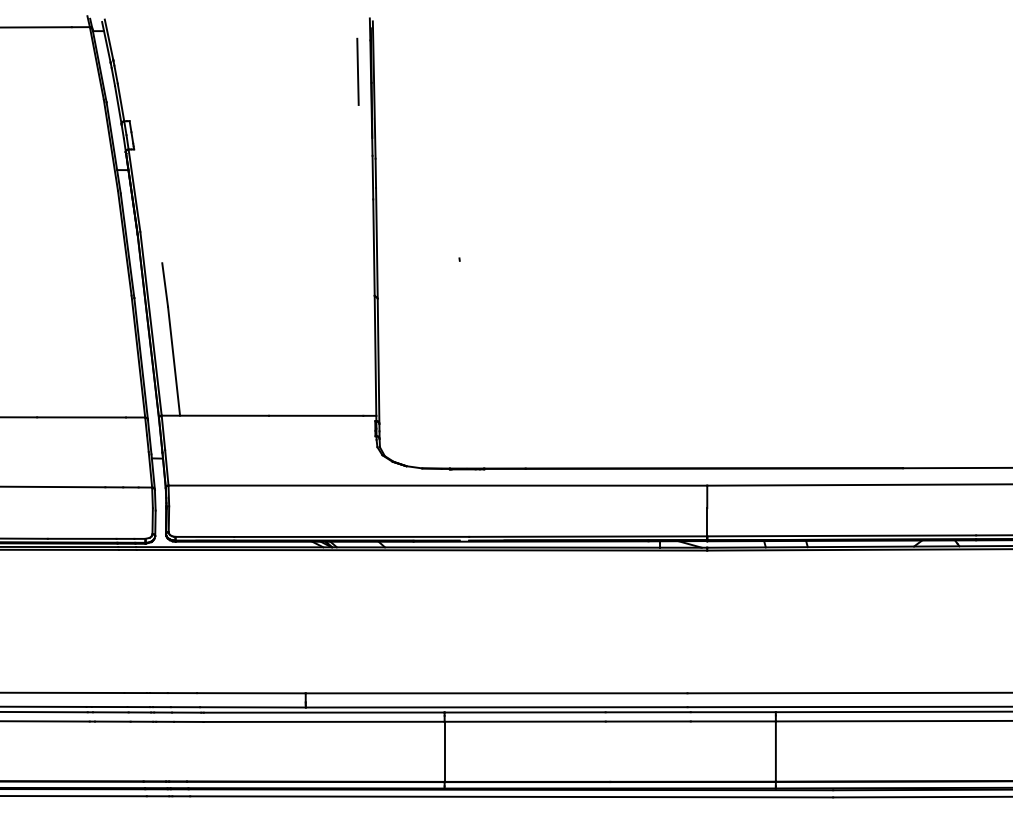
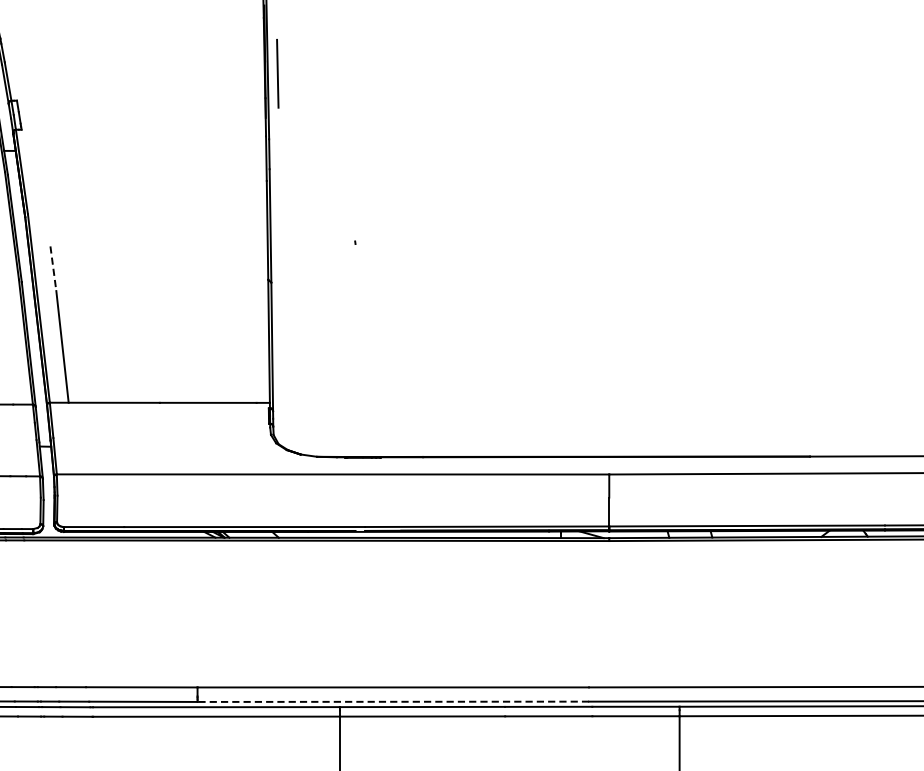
line: (357, 71) -> (277, 73), moved
line: (165, 285) -> (53, 269), solid -> dashed
line: (496, 707) -> (393, 701), solid -> dashed

